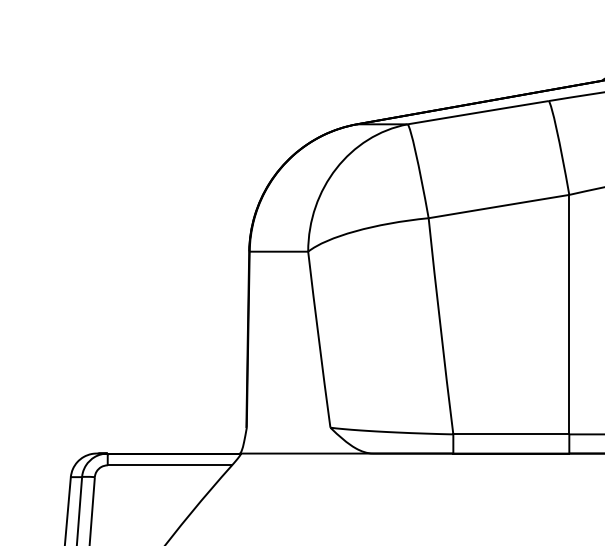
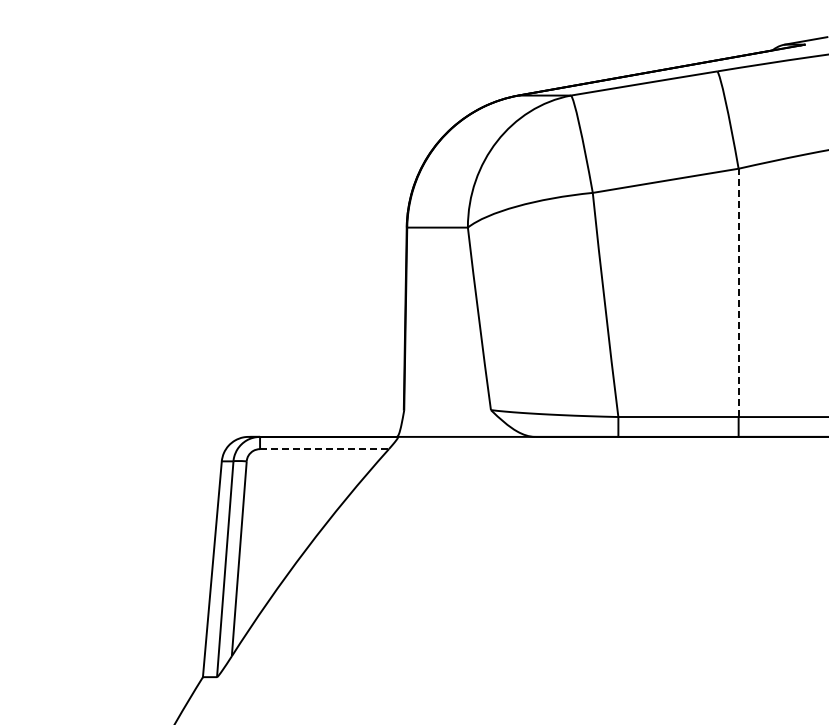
line: (569, 314) -> (738, 292), solid -> dashed
line: (170, 465) -> (325, 449), solid -> dashed

